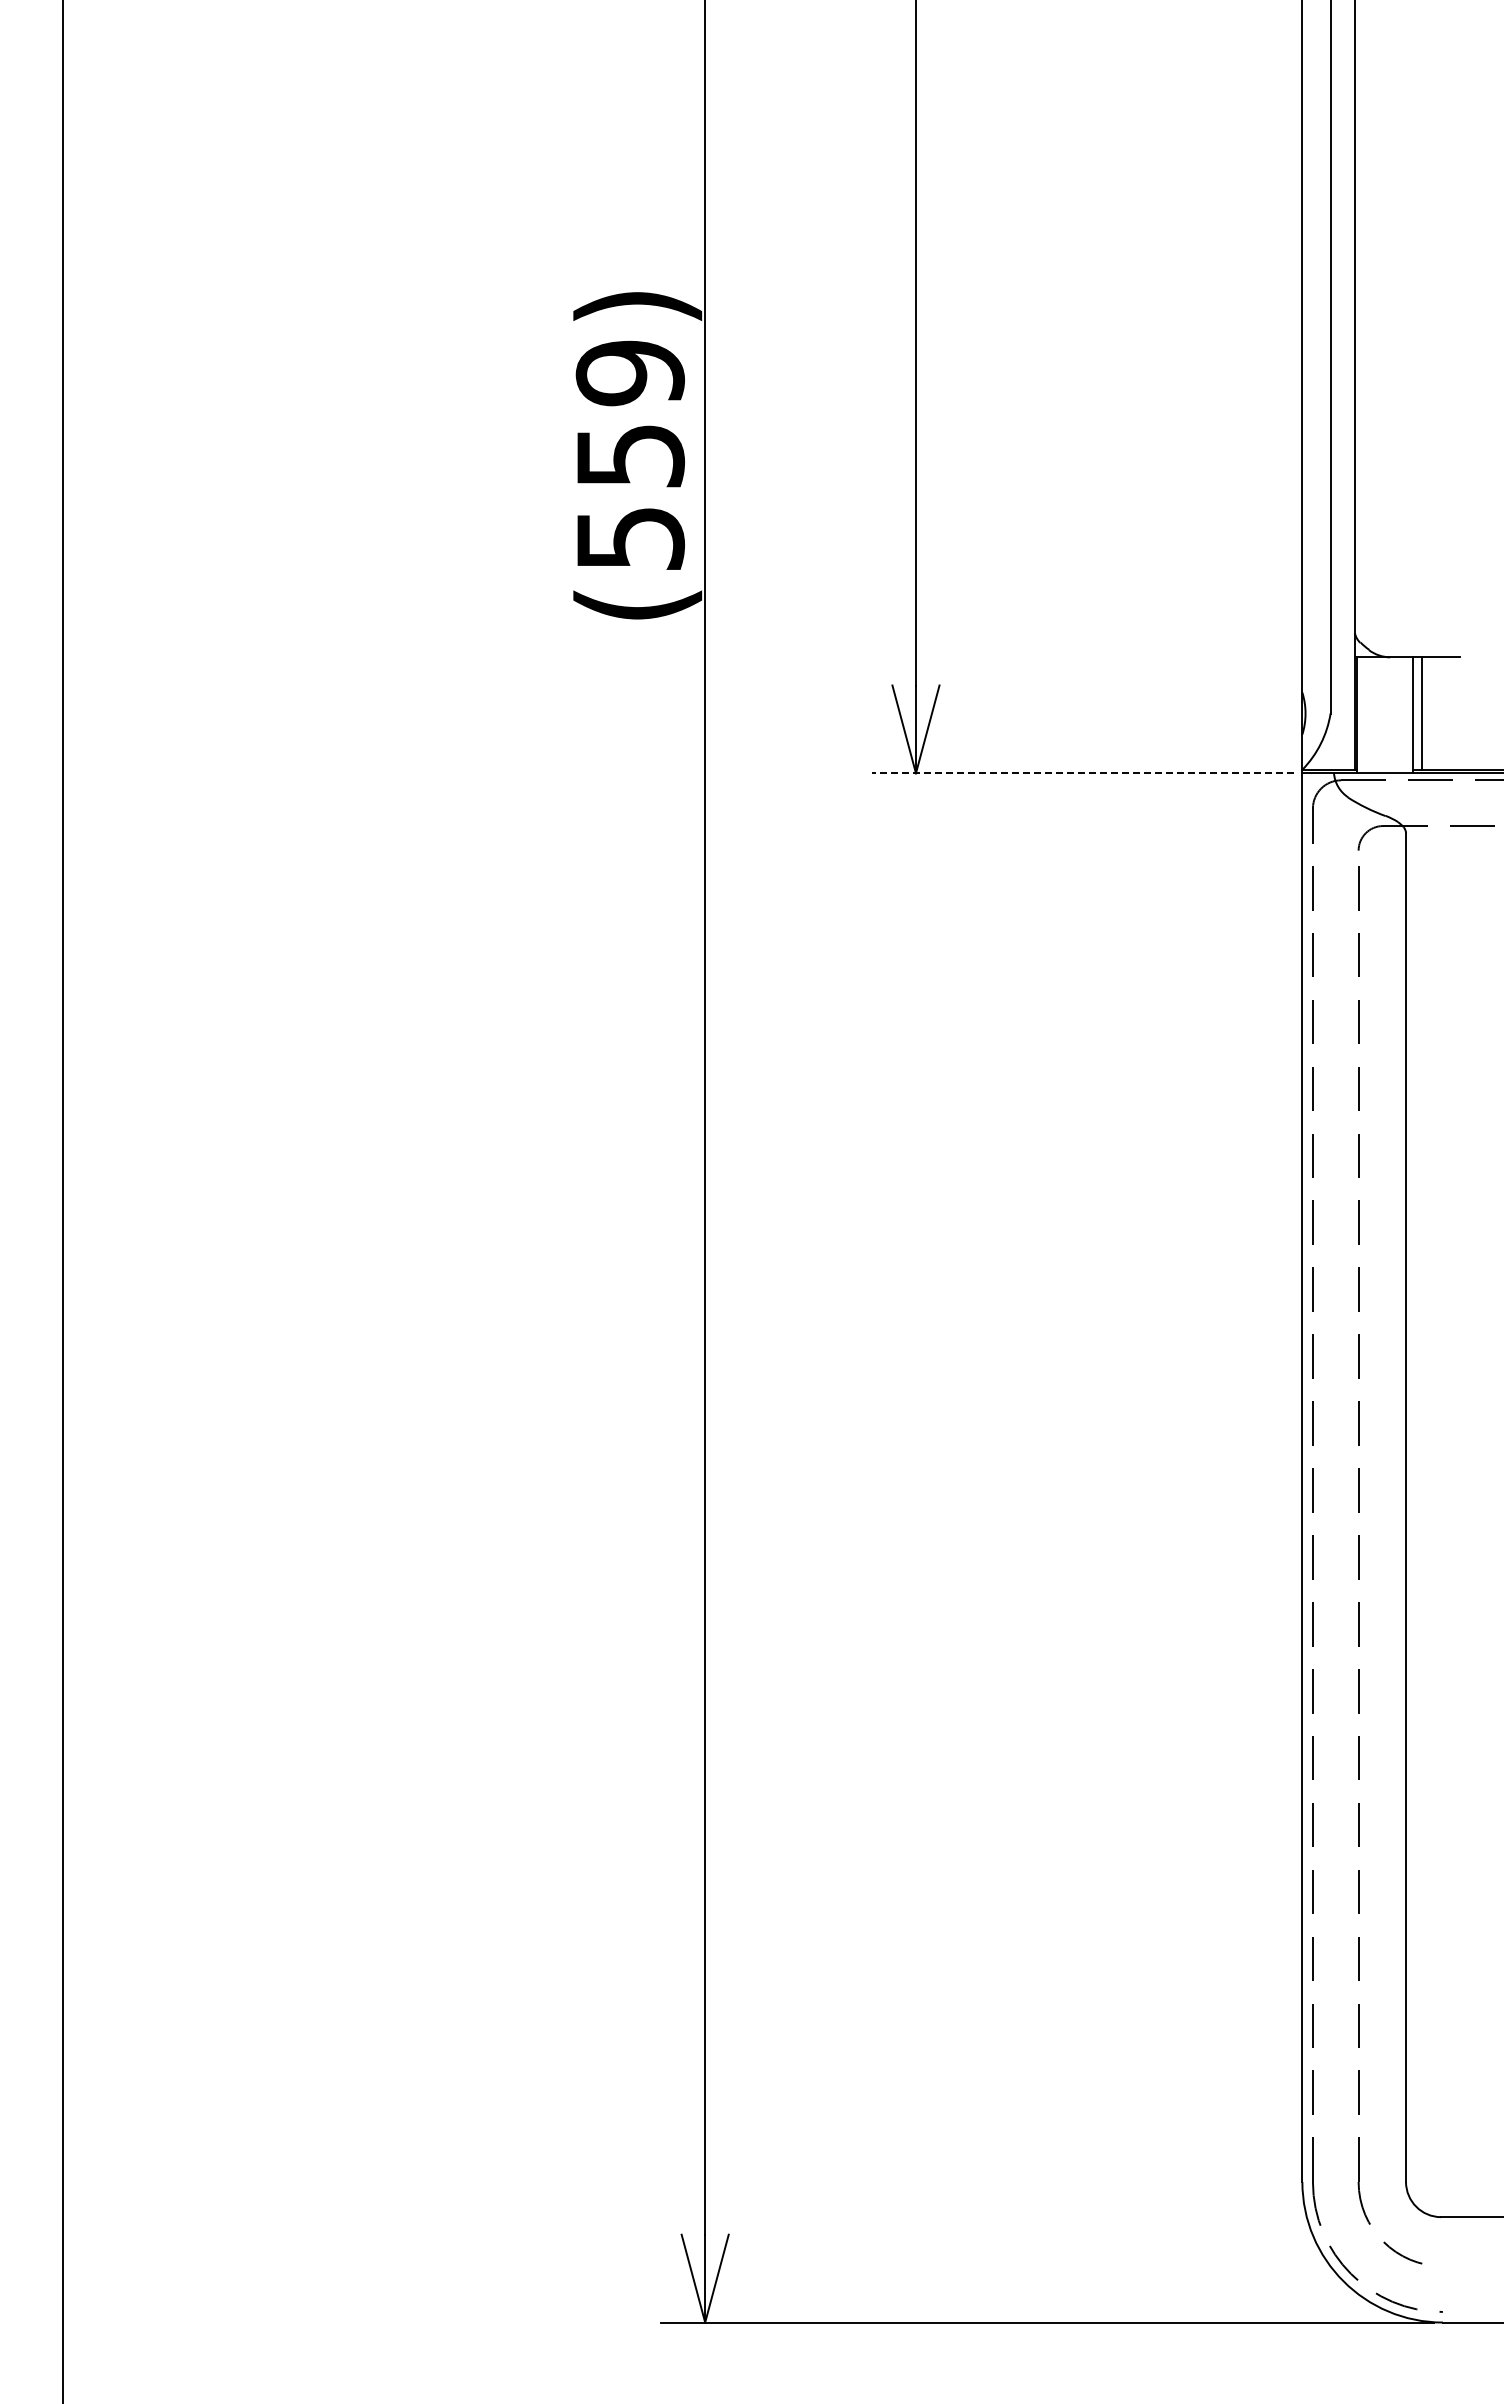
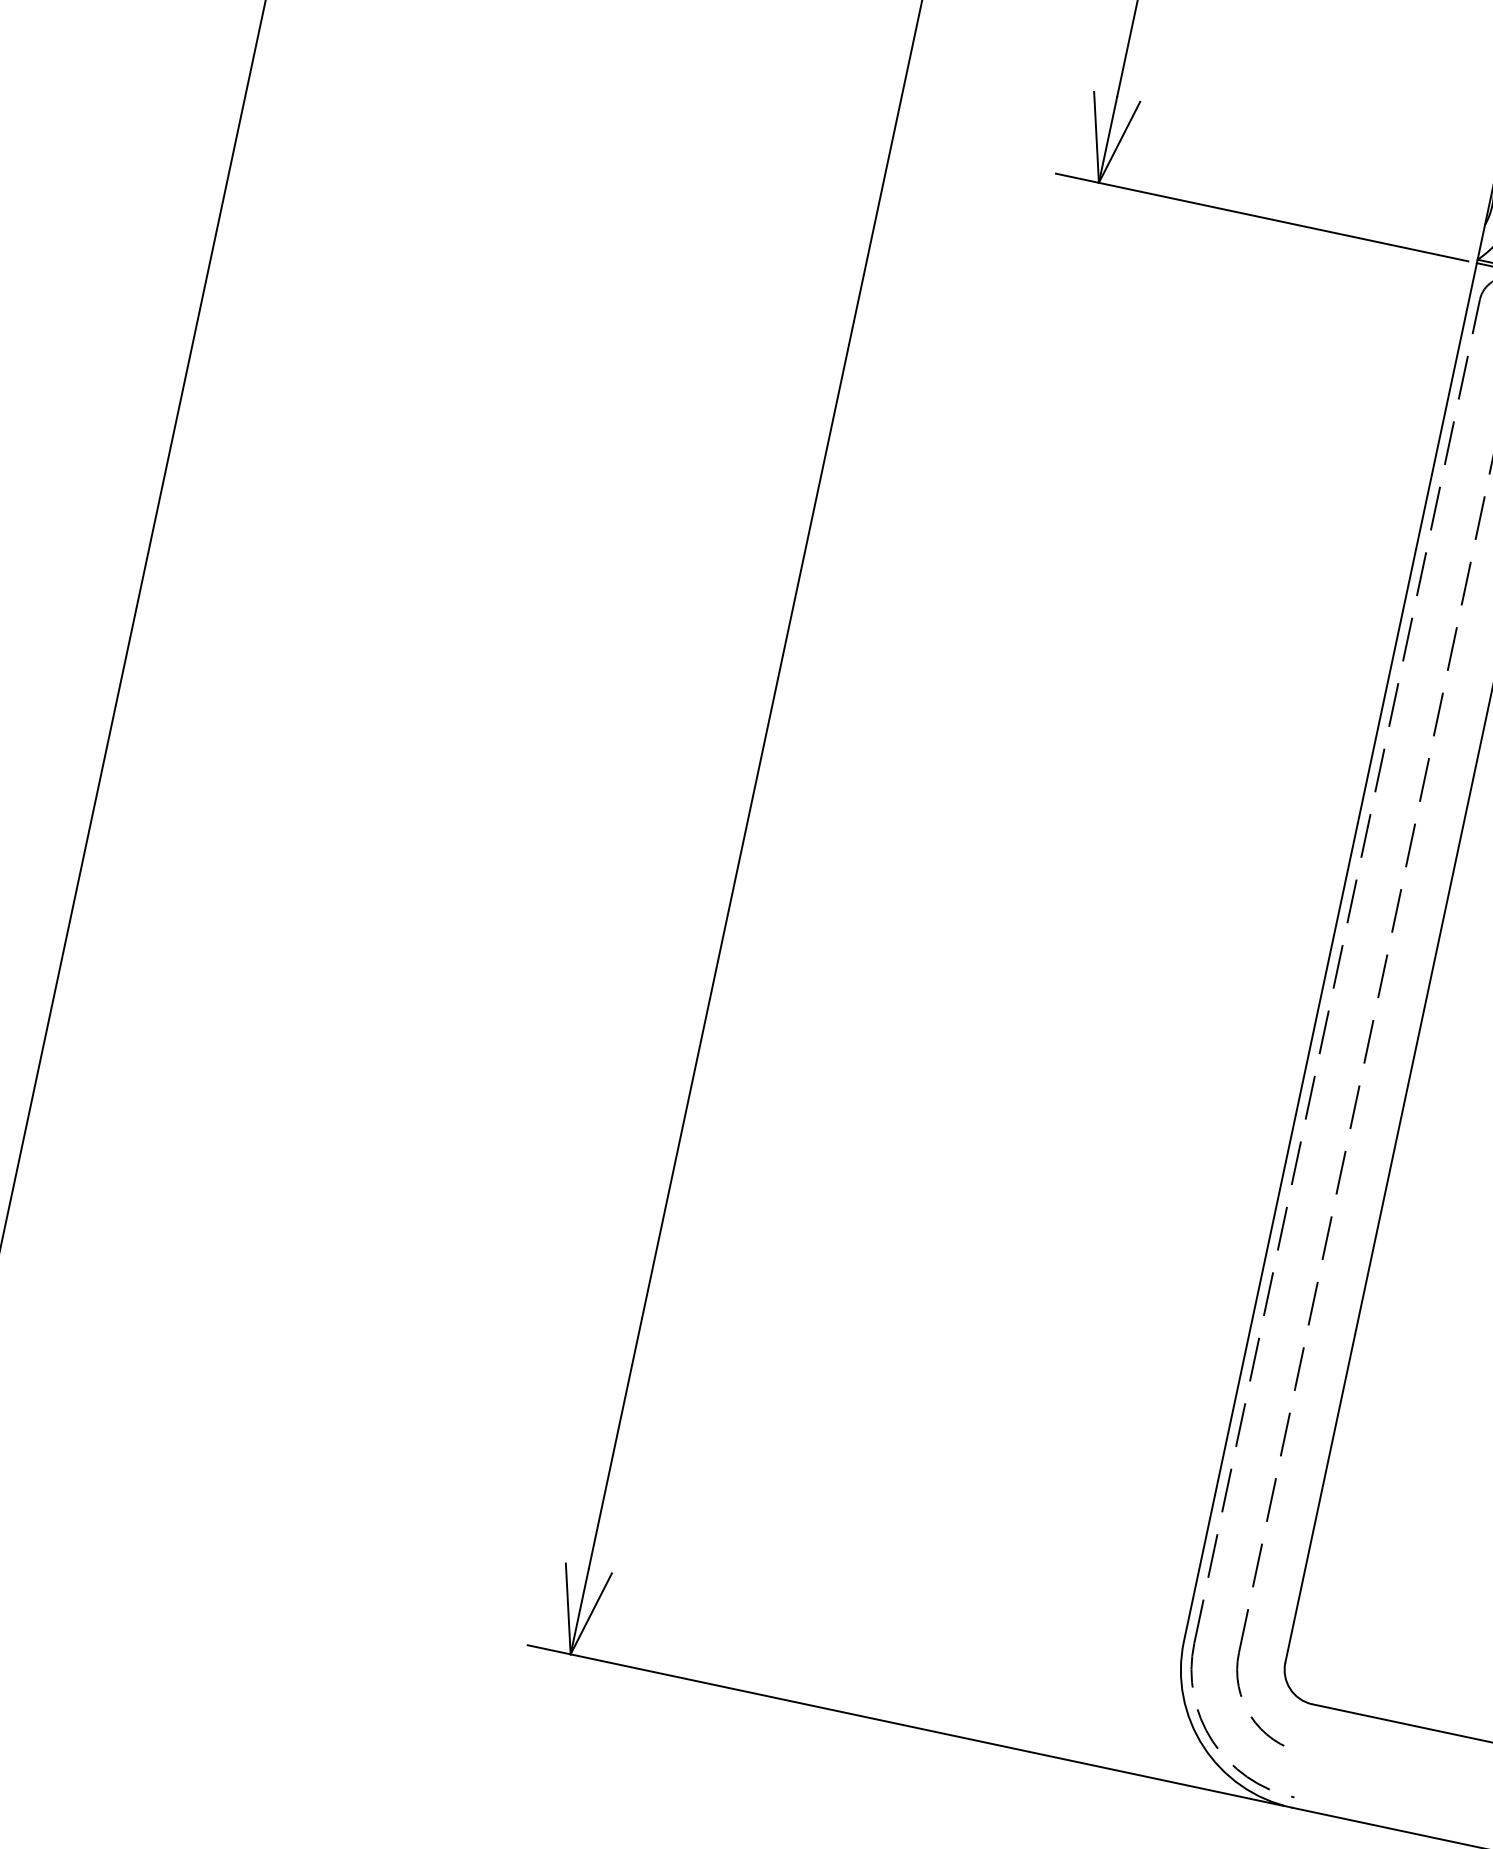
line: (1082, 773) -> (1261, 217), dashed -> solid

